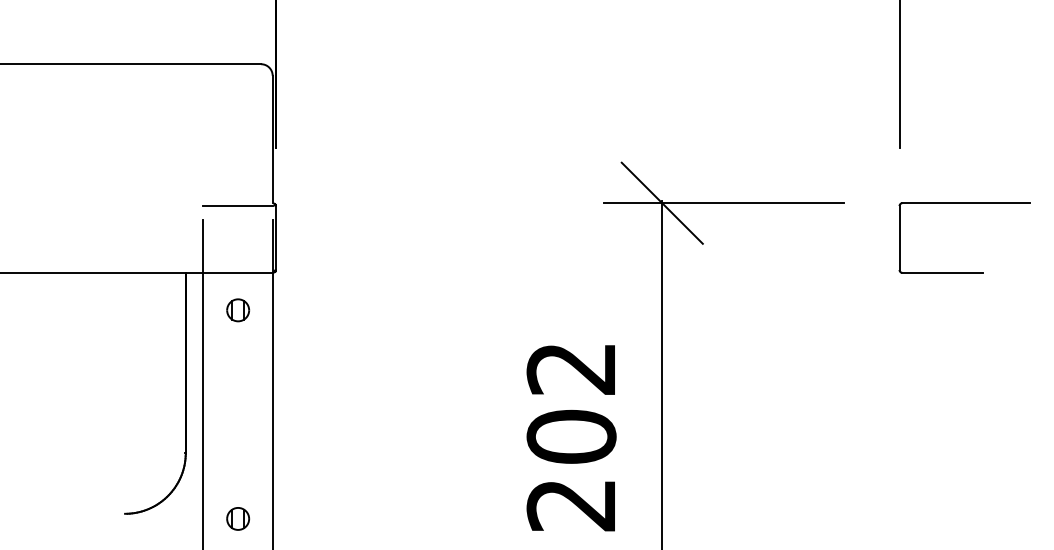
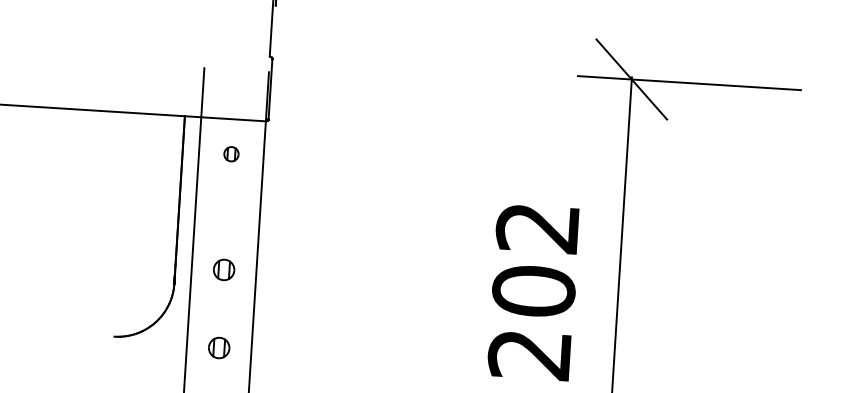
line: (237, 206) -> (236, 57), removed
part: (238, 310) -> (231, 154), size x0.7
part: (238, 434) -> (224, 269), added

